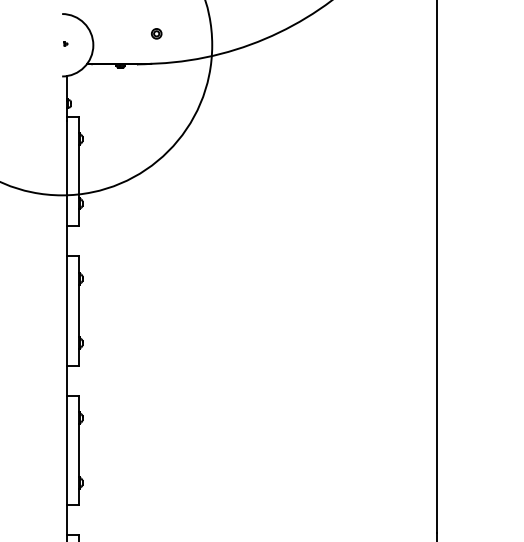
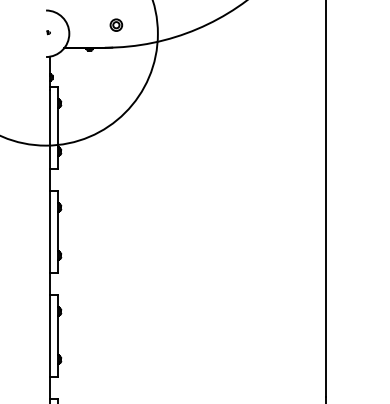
part: (156, 33) -> (116, 25), size x1.6

